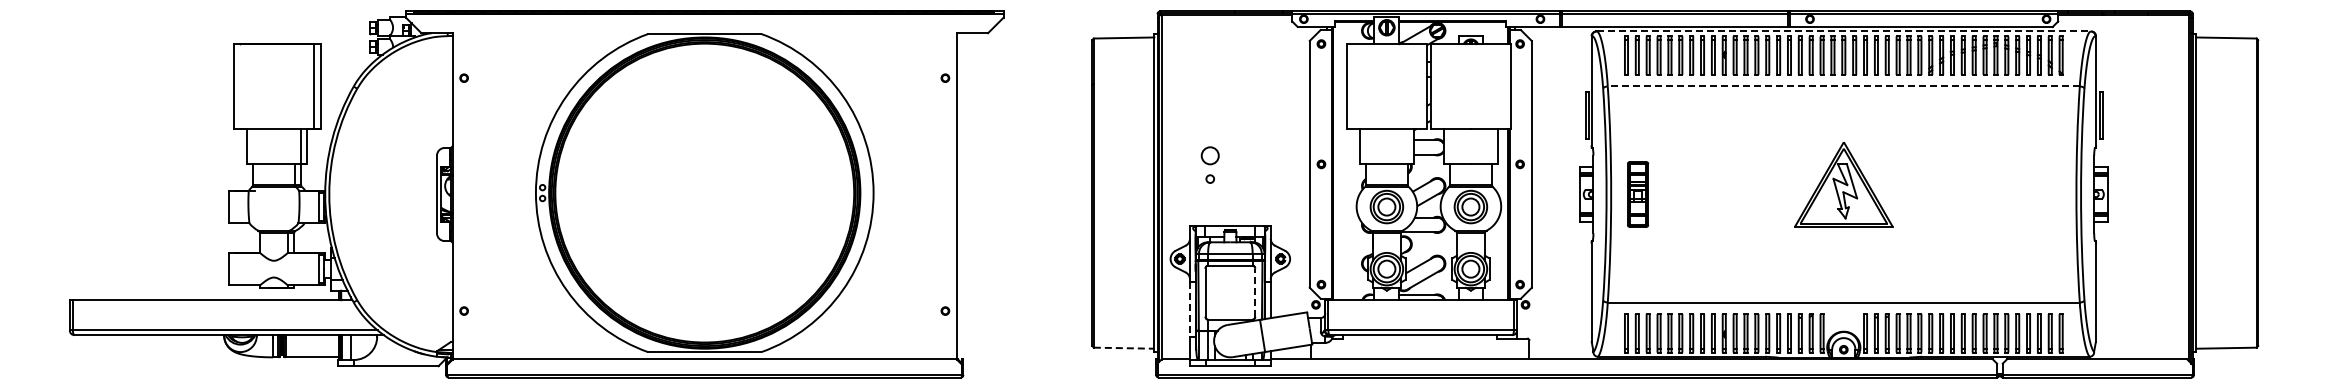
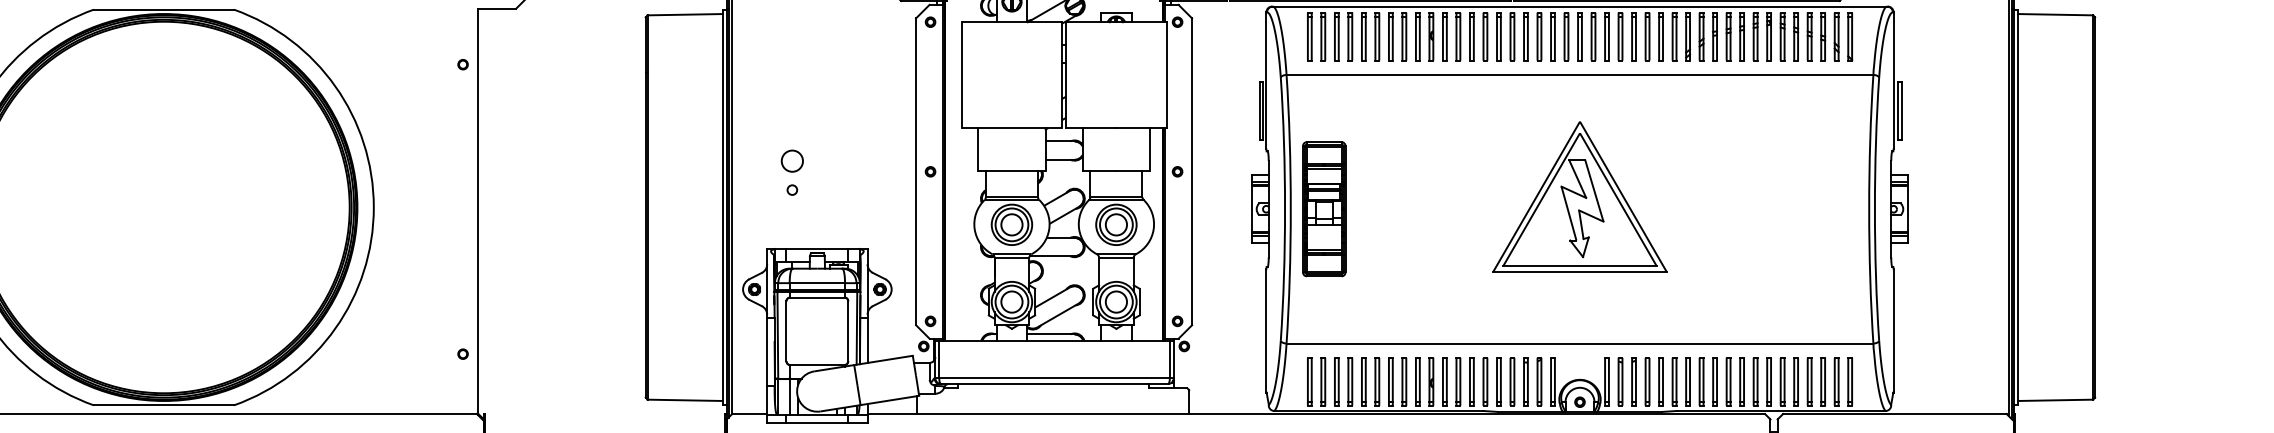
line: (1844, 31) -> (1580, 6), dashed -> solid
line: (1843, 86) -> (1579, 74), dashed -> solid
part: (1843, 184) -> (1579, 196), size x1.43
part: (1637, 194) -> (1323, 209), size x1.67
line: (1255, 292) -> (848, 331), dashed -> solid
line: (1190, 310) -> (767, 353), dashed -> solid
line: (1124, 348) -> (685, 400), dashed -> solid

